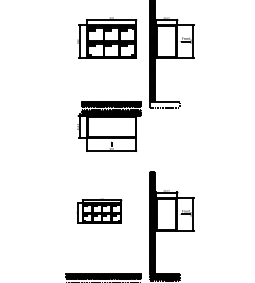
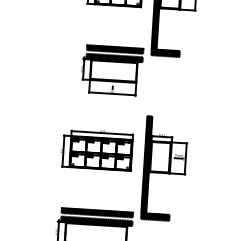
hatch: (164, 104) -> (165, 52), added
part: (99, 210) -> (97, 149), size x1.67

